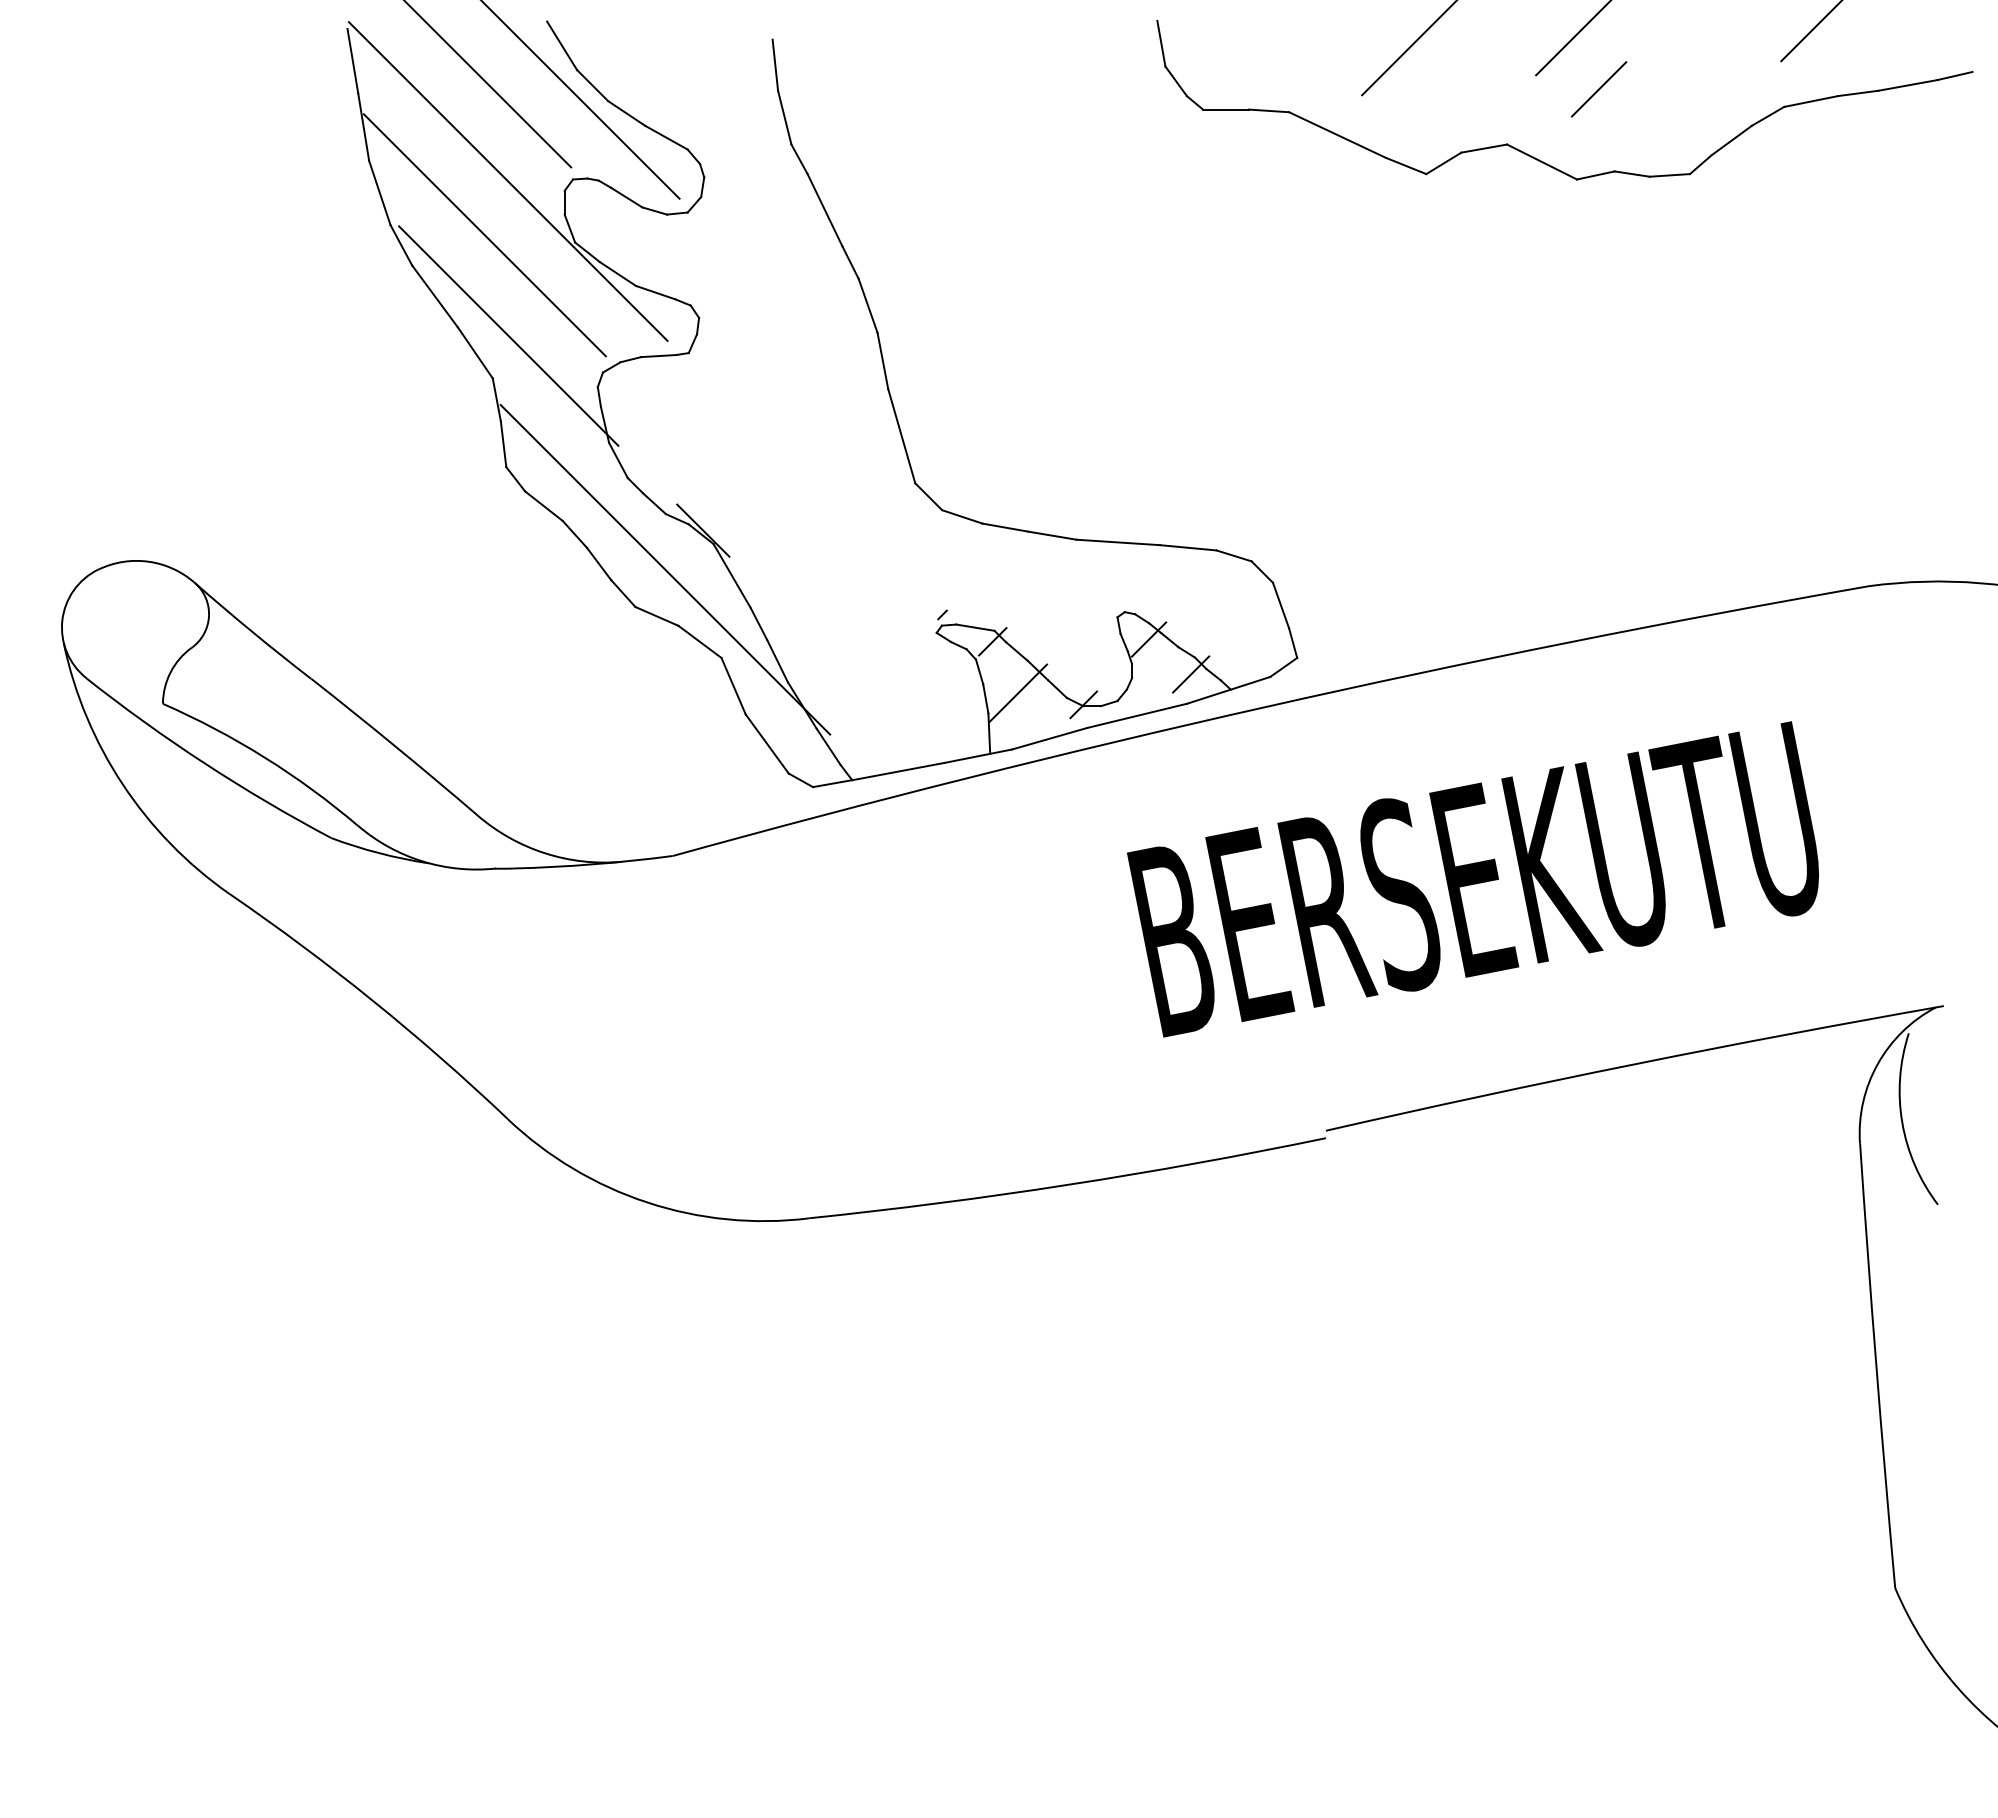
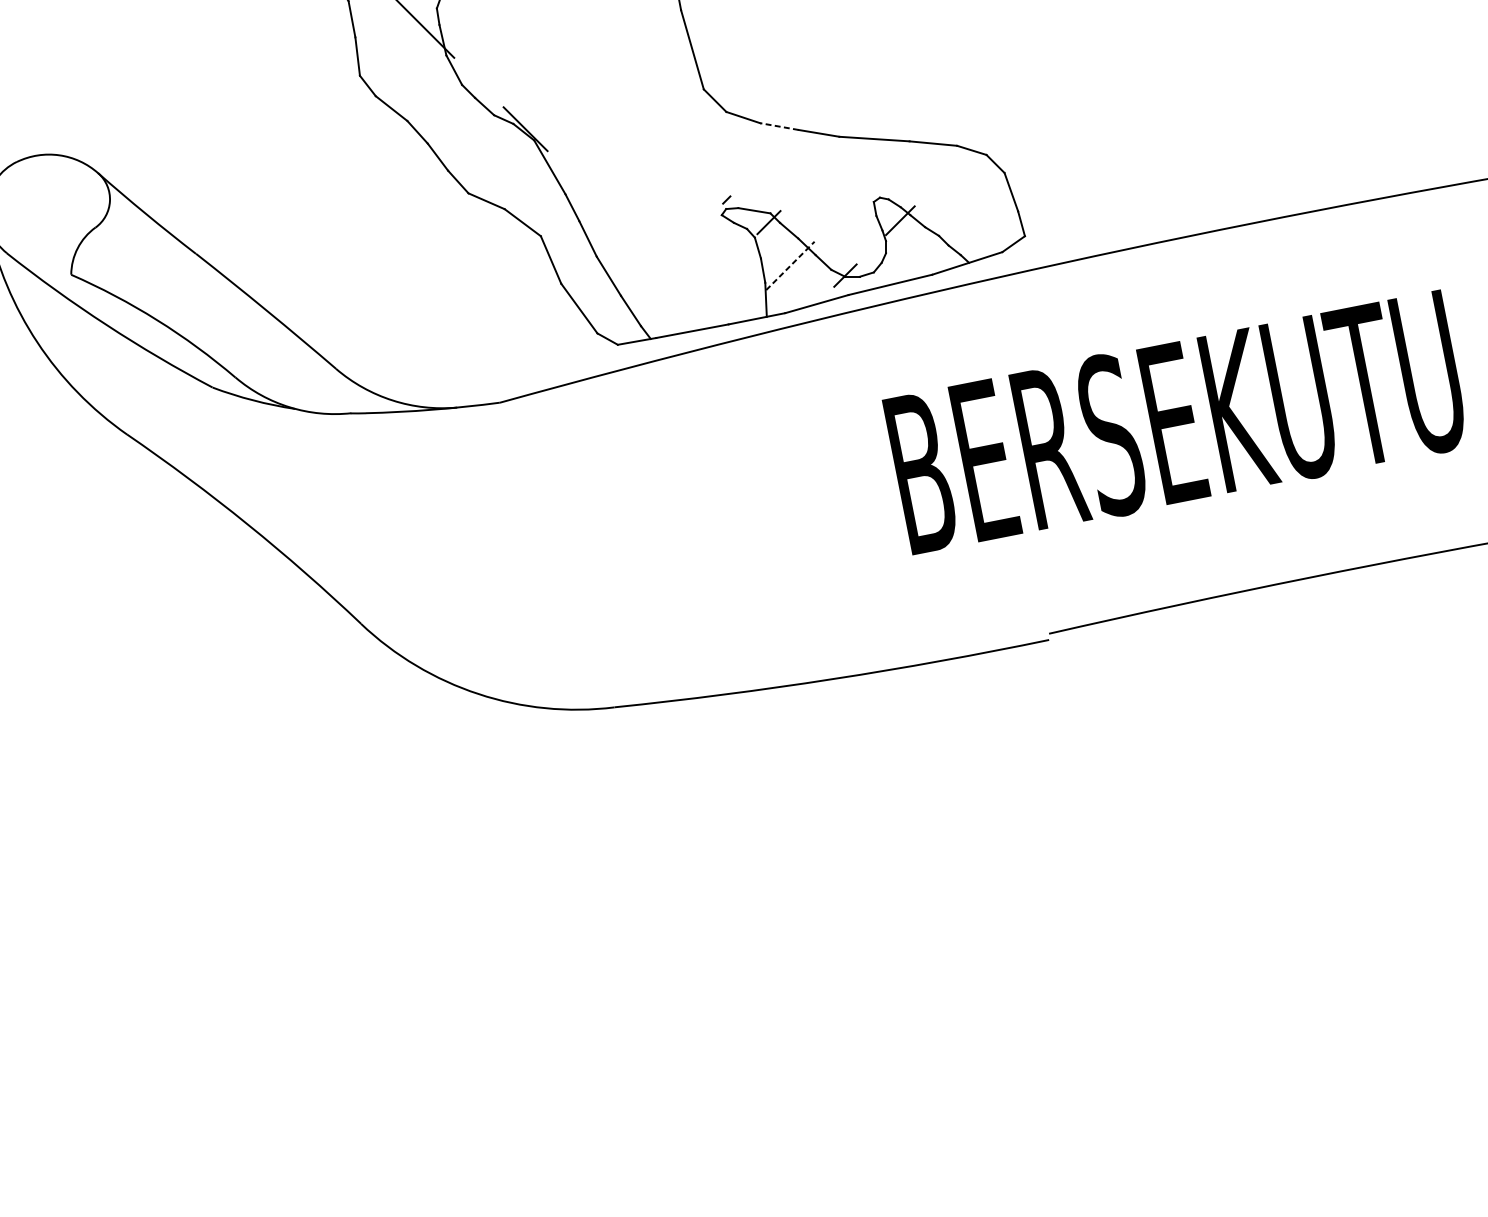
line: (1004, 527) -> (778, 126), solid -> dashed
line: (665, 569) -> (493, 161), removed
line: (1191, 674) -> (936, 250), removed
line: (1018, 693) -> (790, 266), solid -> dashed

